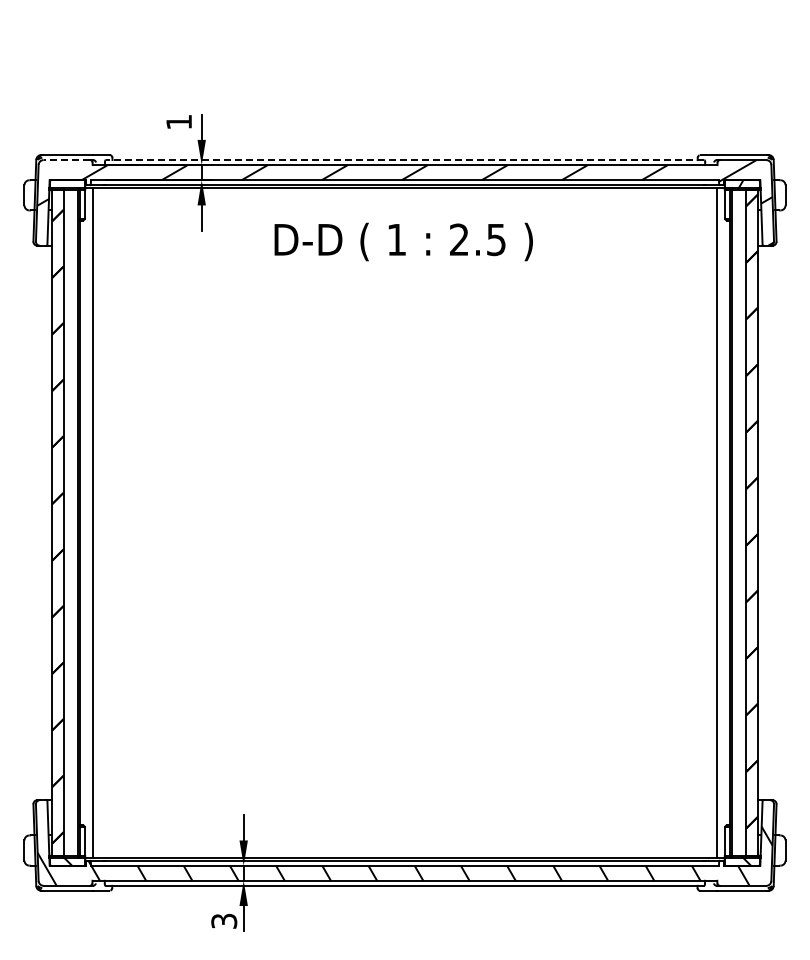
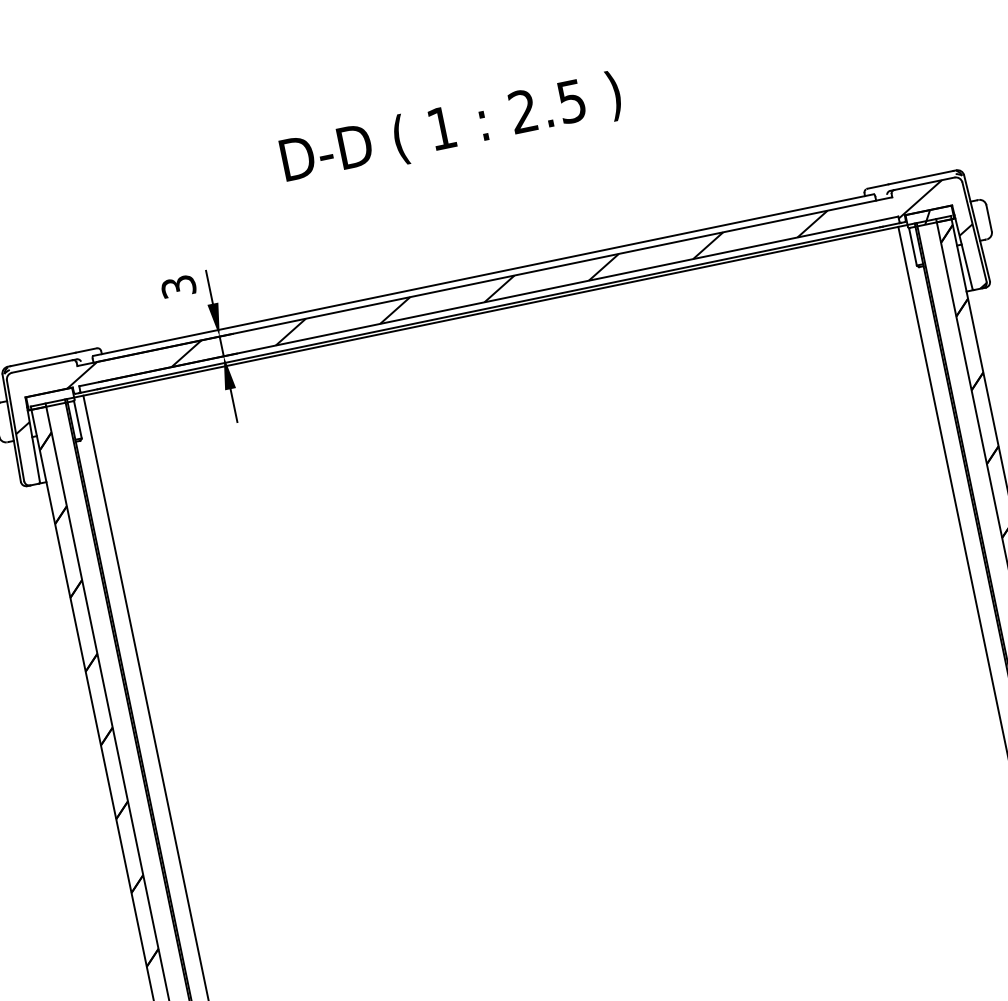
text: (179, 121) -> (178, 285), 1 -> 3
line: (66, 160) -> (42, 367), dashed -> solid
line: (404, 160) -> (482, 275), dashed -> solid
text: (403, 241) -> (451, 128), moved

